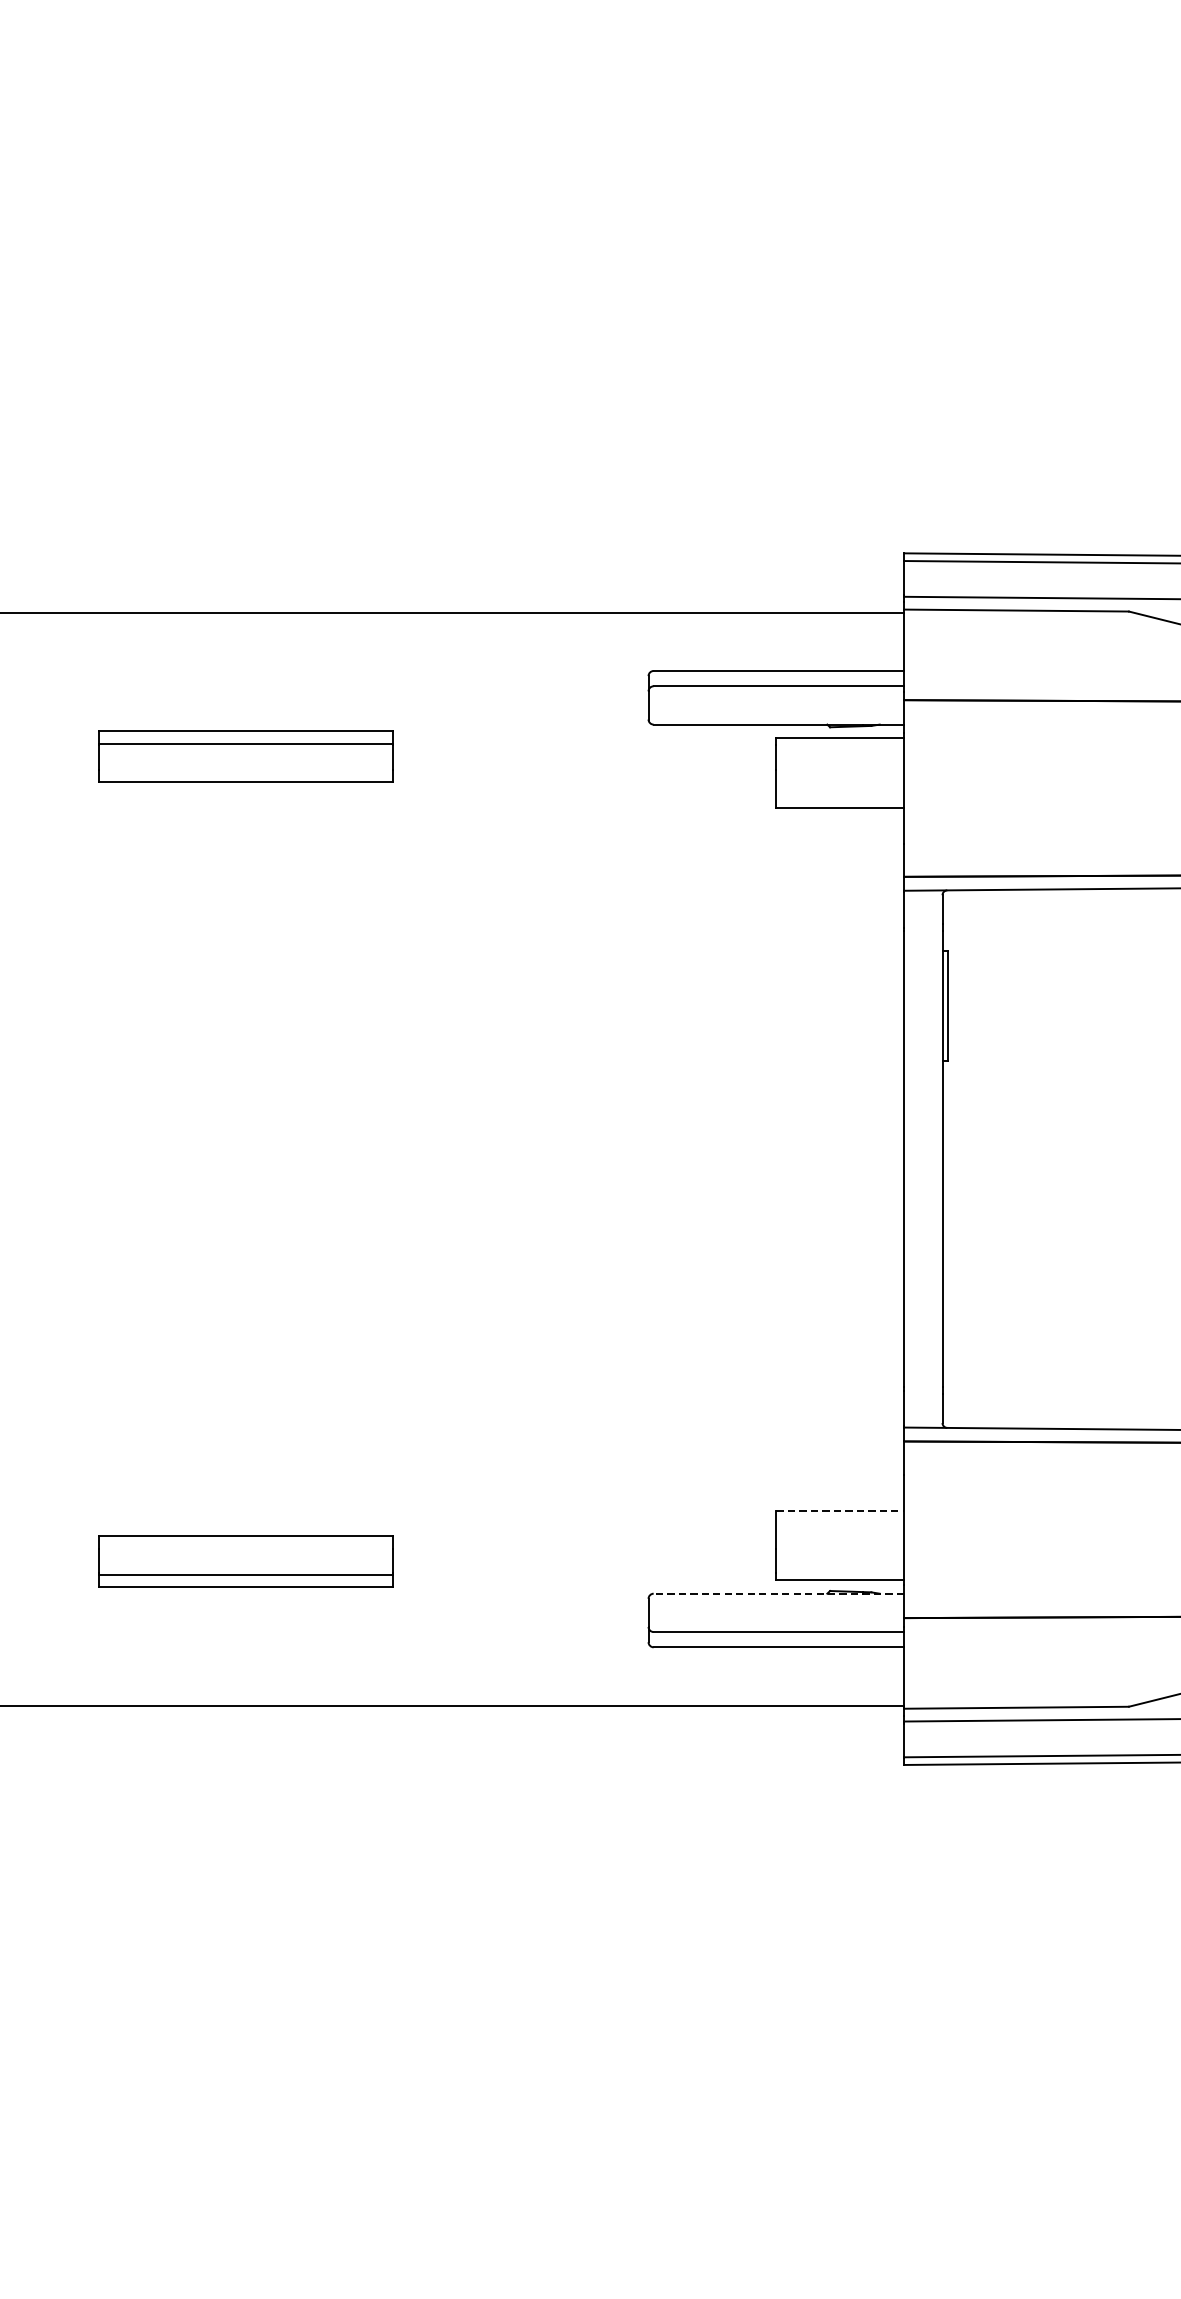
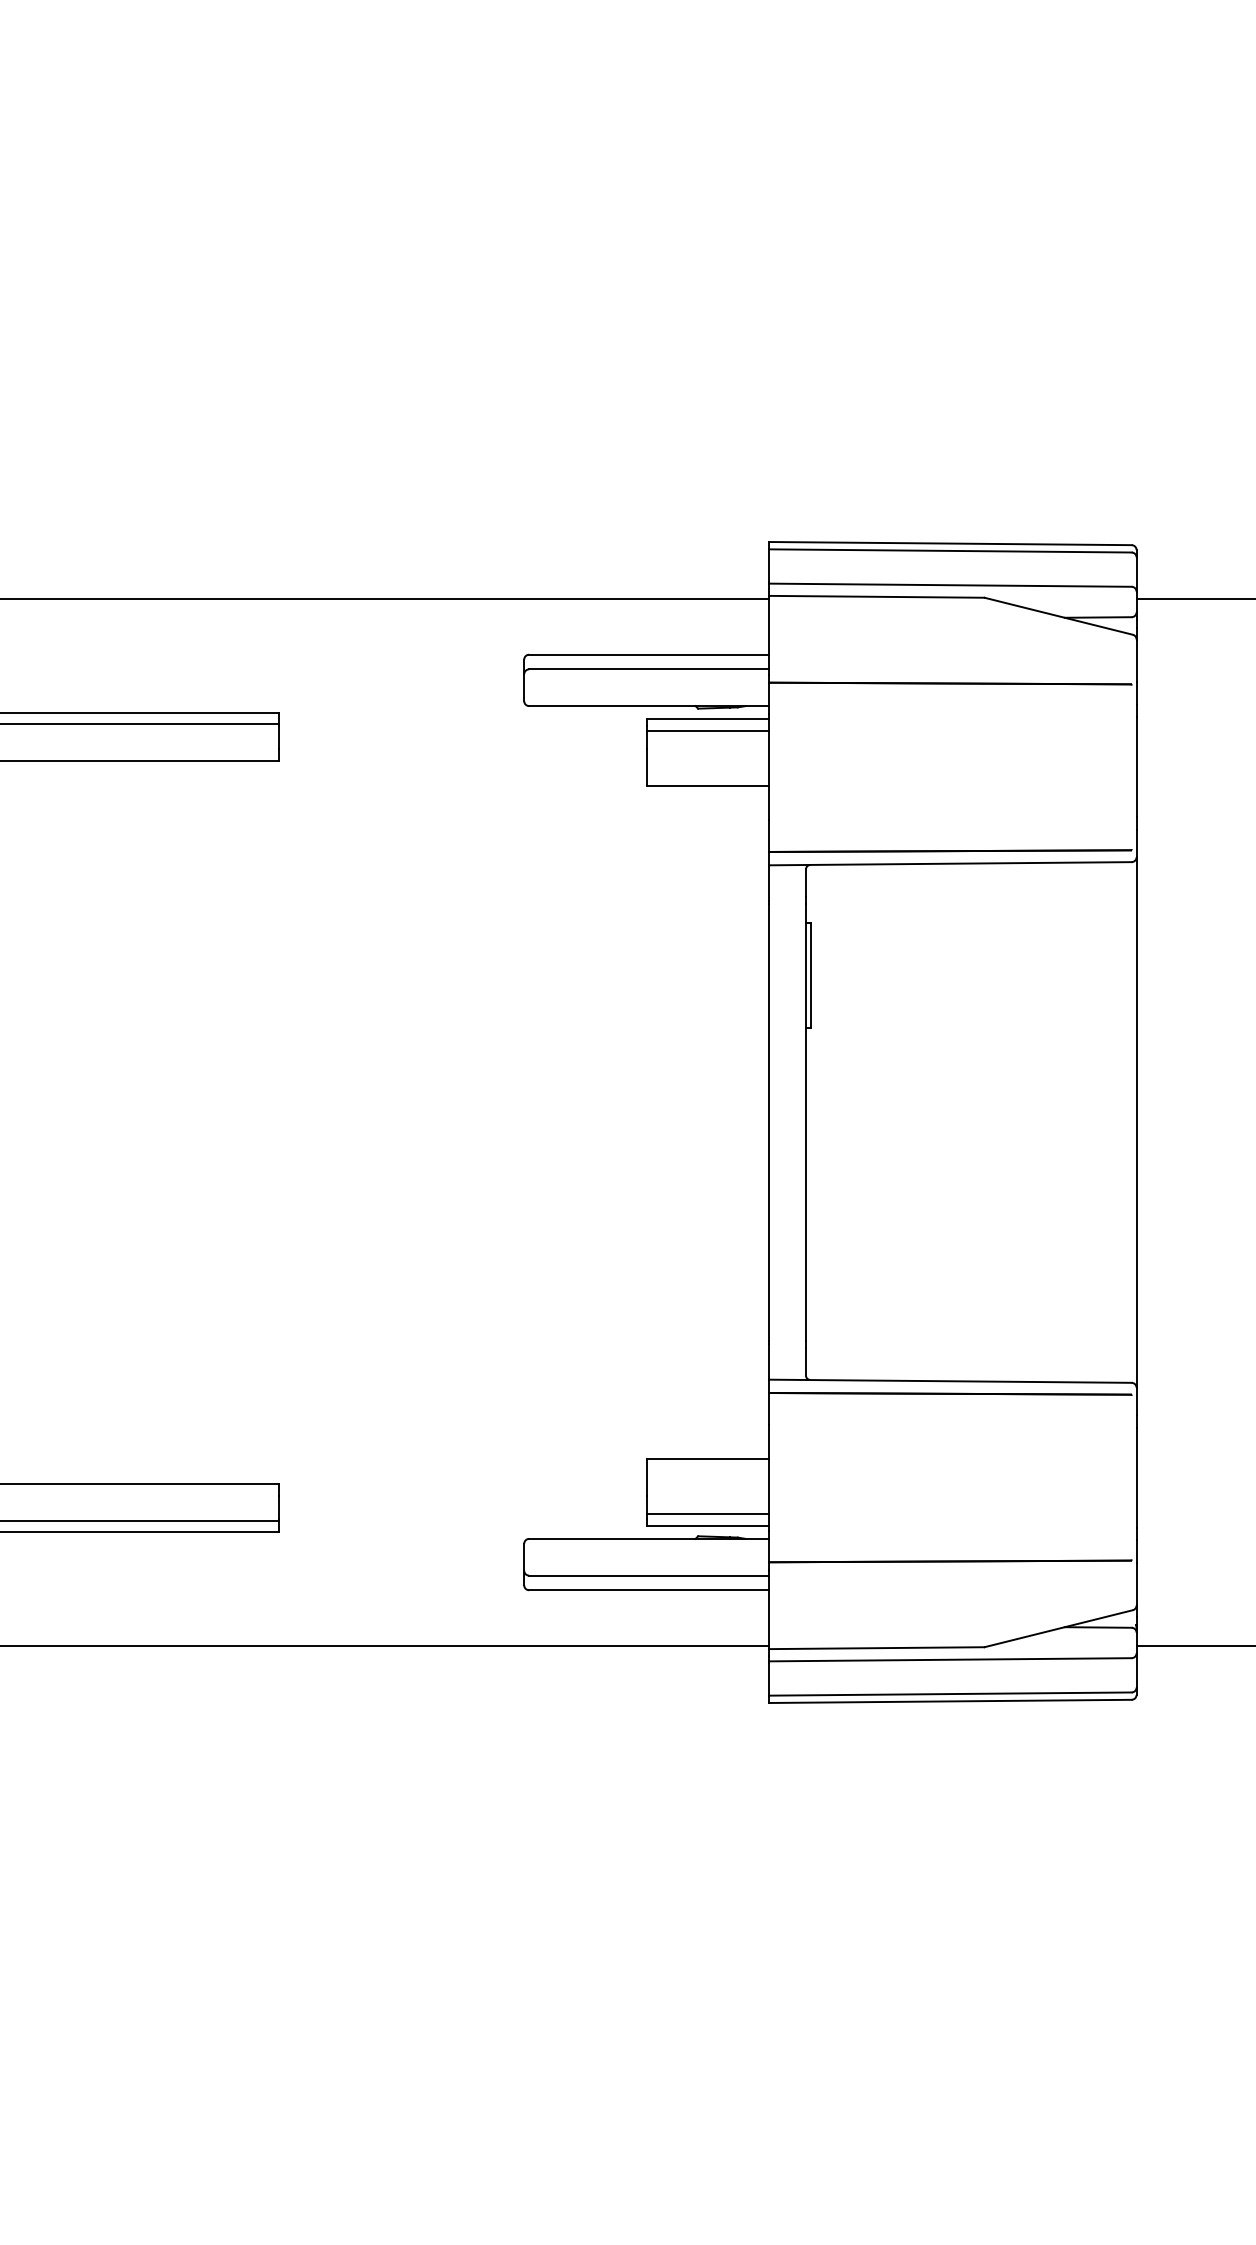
line: (839, 750) -> (707, 730), added
line: (840, 1510) -> (708, 1459), dashed -> solid
line: (839, 1568) -> (707, 1514), added
line: (778, 1593) -> (648, 1538), dashed -> solid

